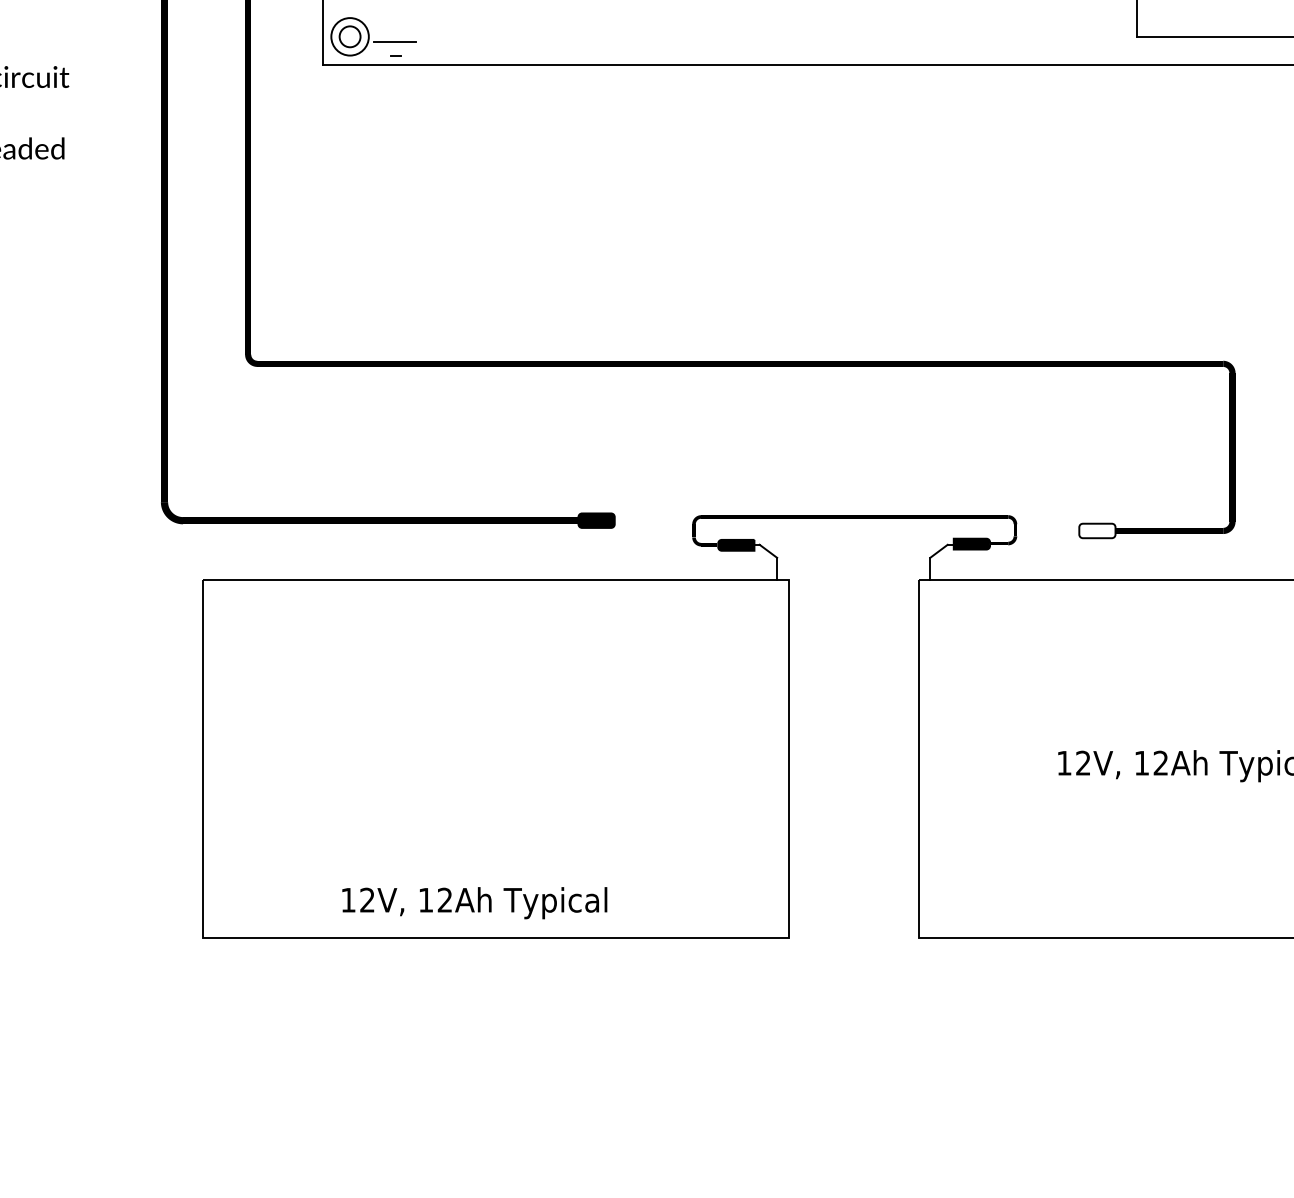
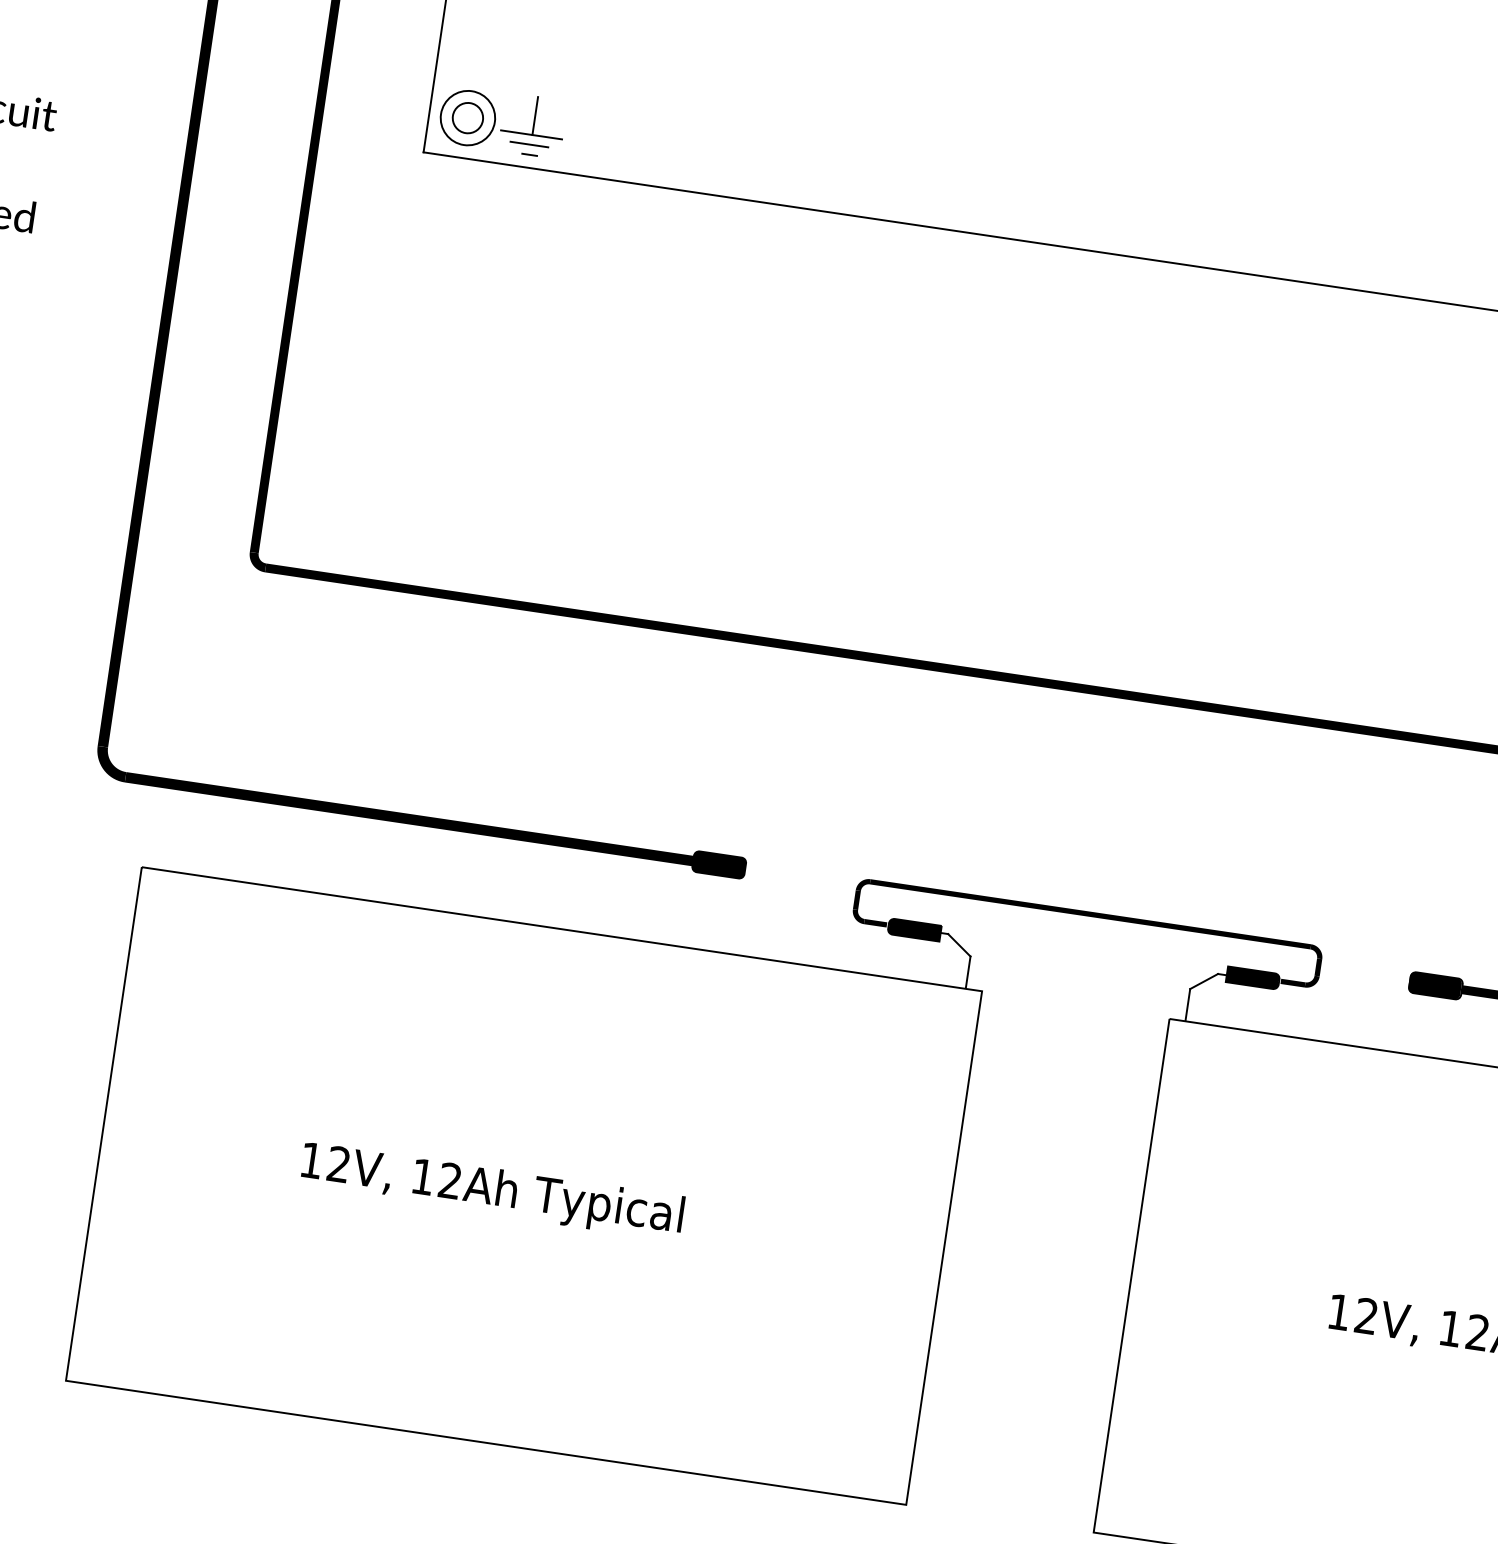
line: (395, 28) -> (534, 115), added
line: (394, 48) -> (529, 144), added
fill: (1096, 530) -> (1434, 984), added
text: (474, 903) -> (491, 1191), moved

